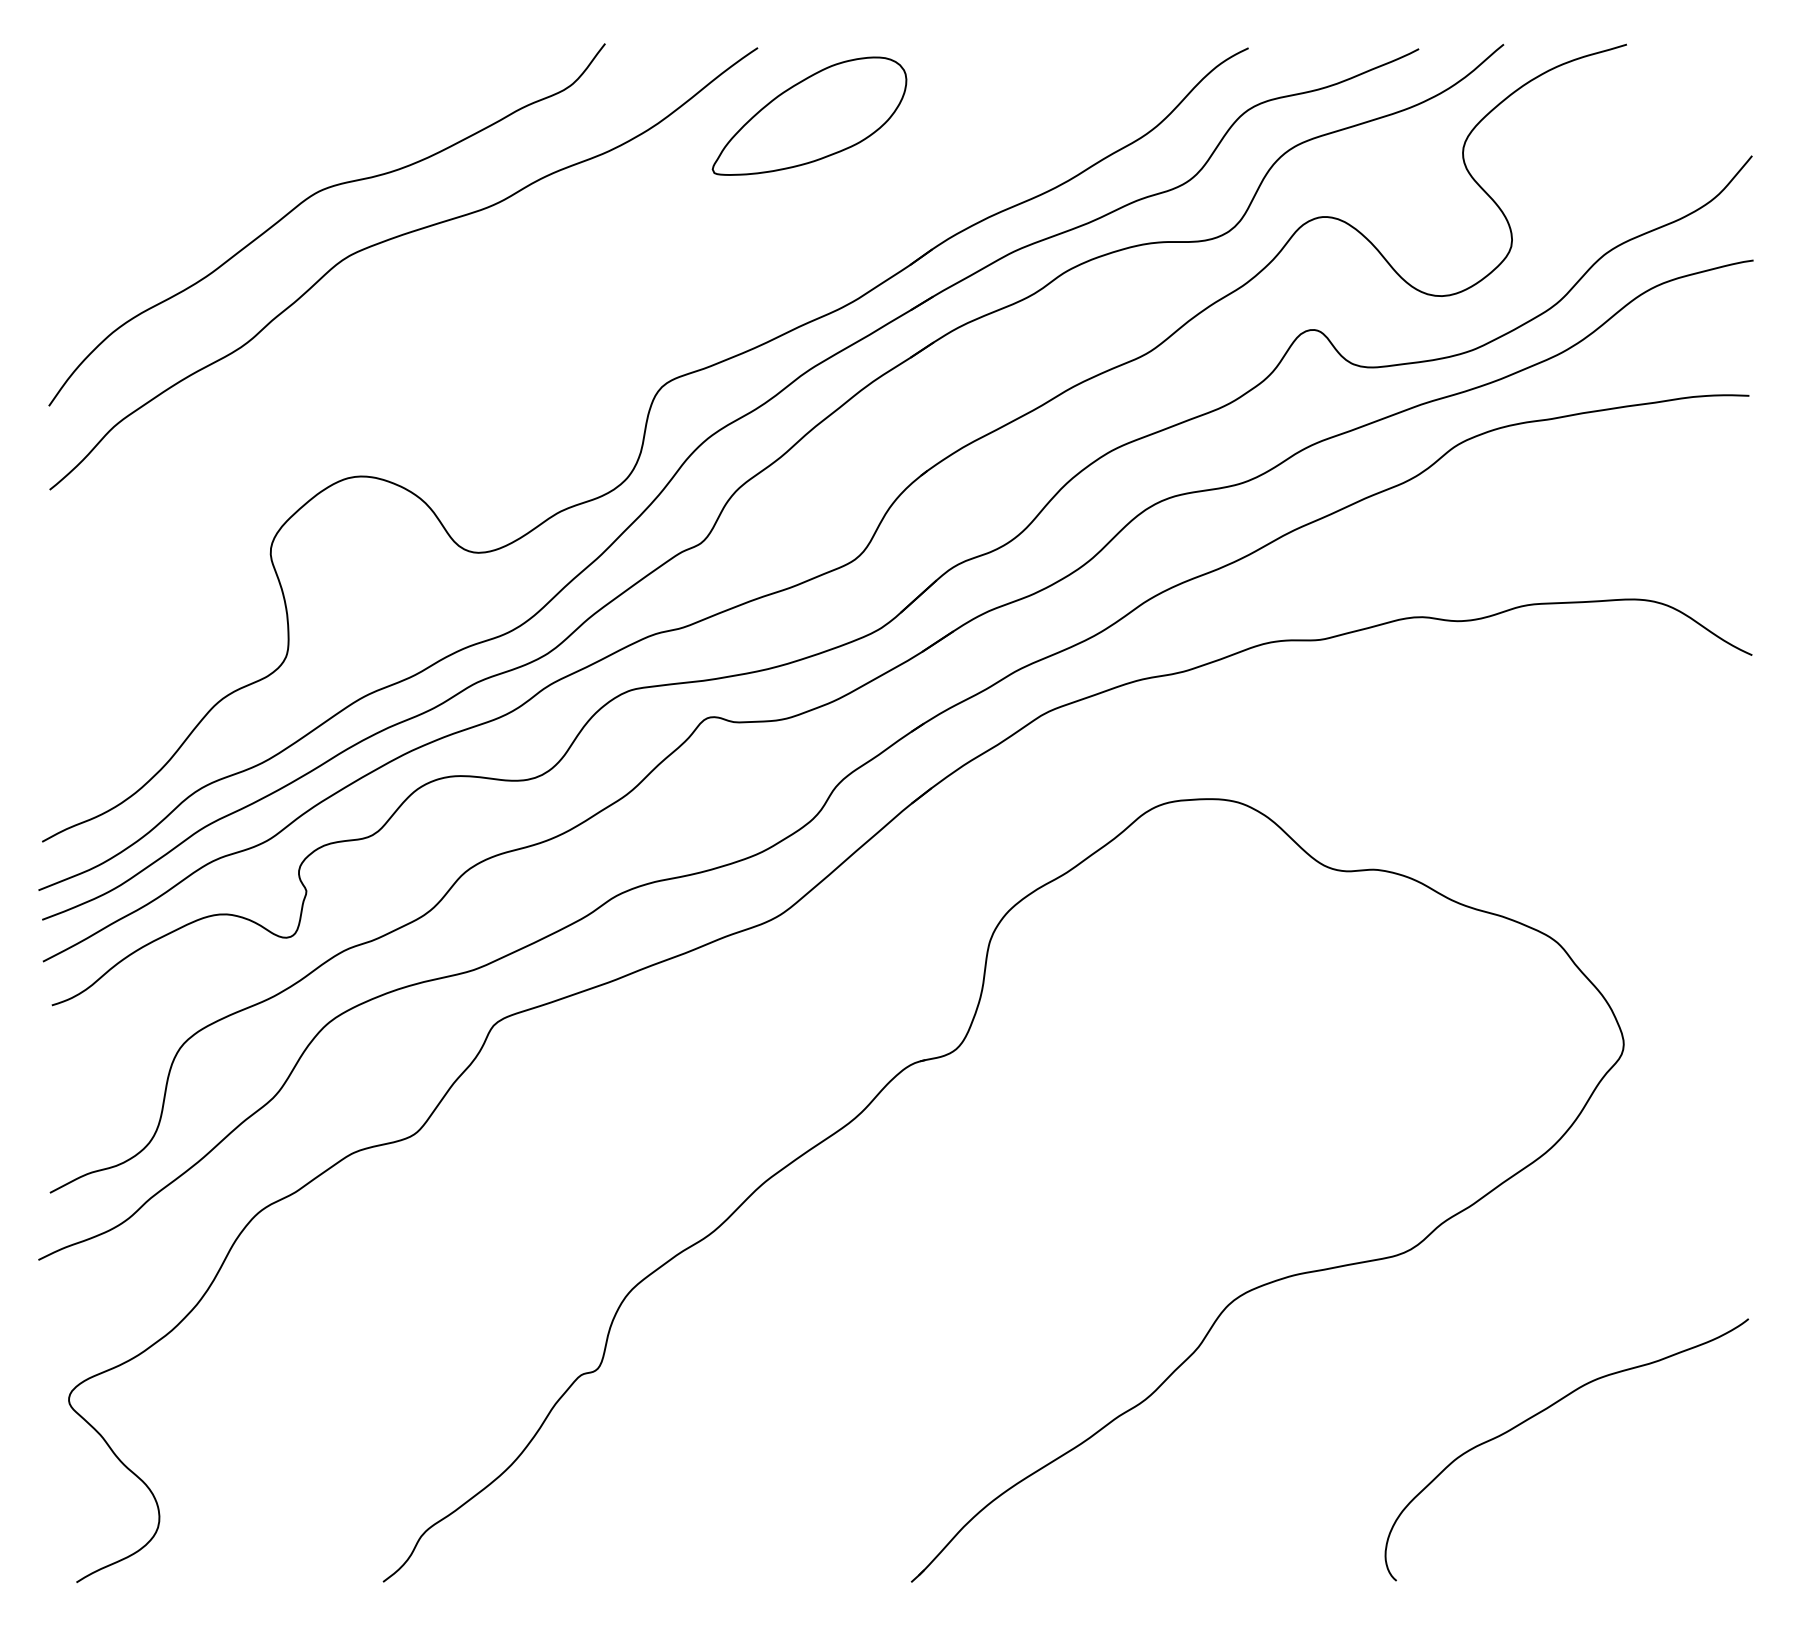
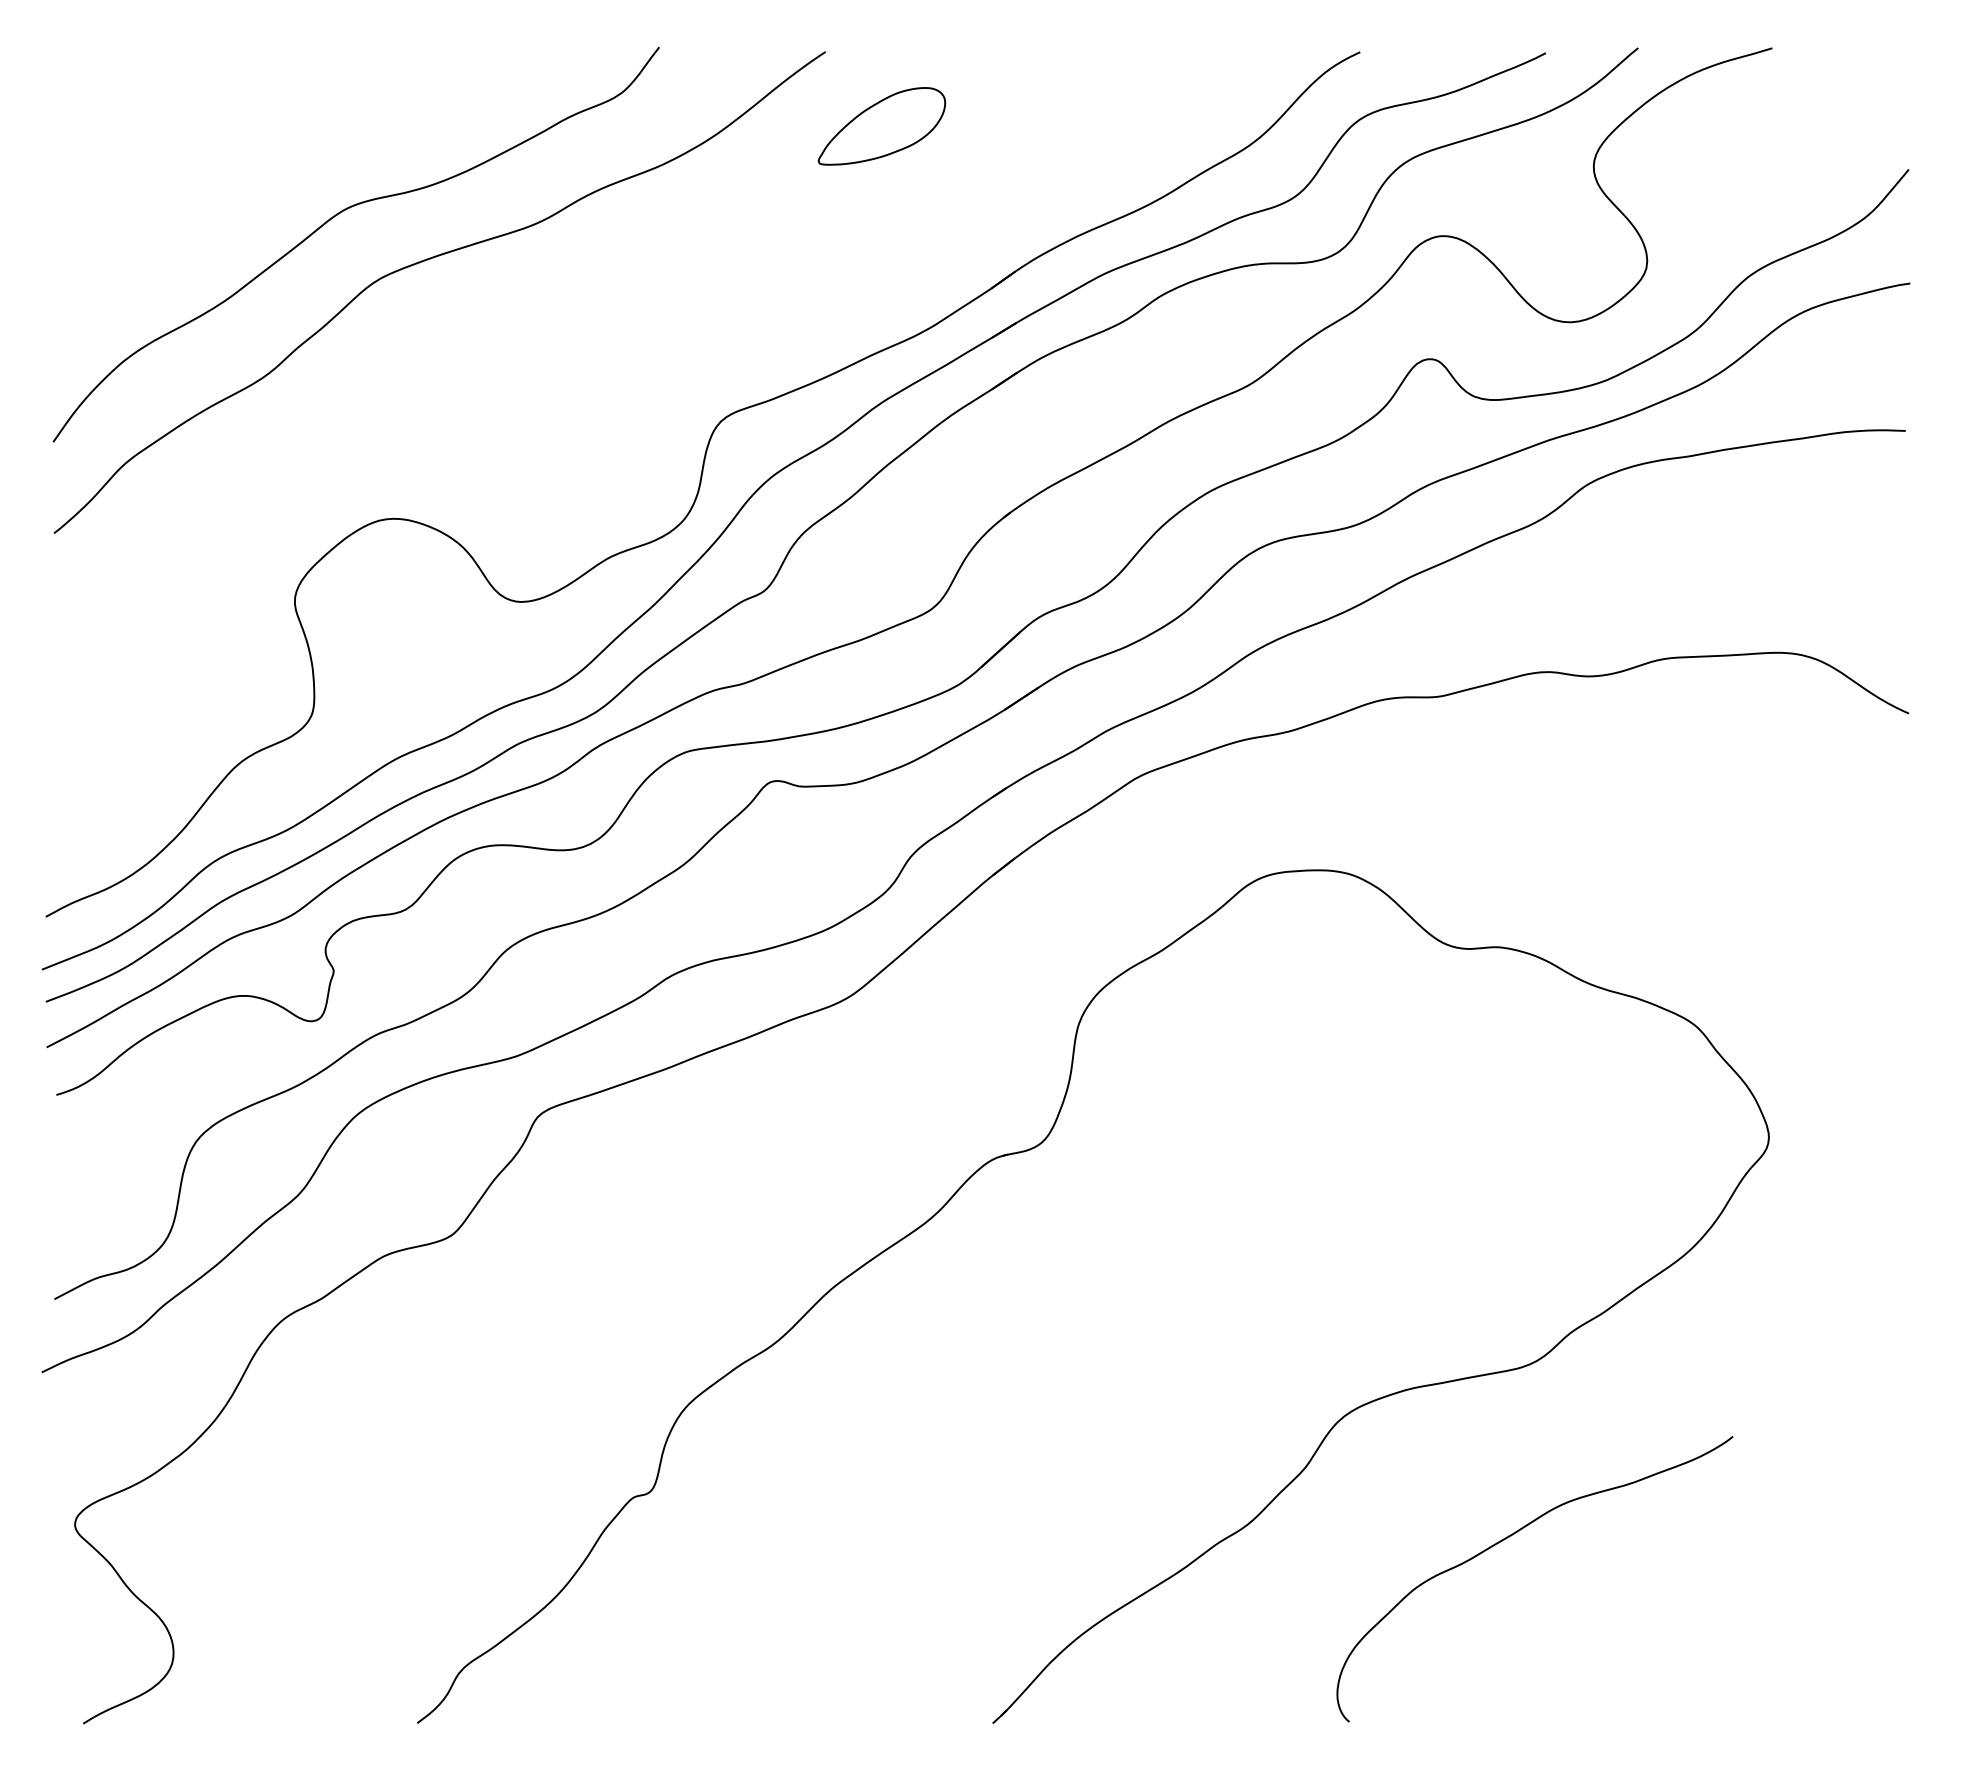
part: (809, 116) -> (881, 126), size x0.6
curve: (1545, 1410) -> (1511, 1536), moved

